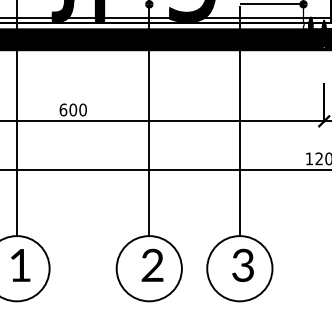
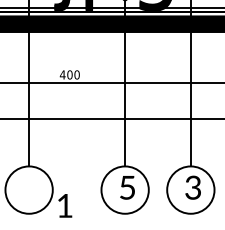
text: (63, 109) -> (62, 74), 600 -> 400
text: (20, 265) -> (65, 205), moved
text: (152, 265) -> (127, 187), 2 -> 5

